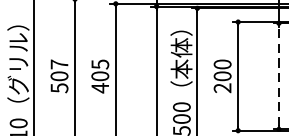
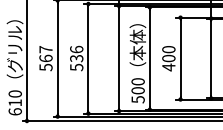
text: (58, 76) -> (45, 58), 507 -> 567
text: (100, 76) -> (76, 58), 405 -> 536
line: (279, 76) -> (211, 58), dashed -> solid
text: (222, 88) -> (168, 67), 200 -> 400

